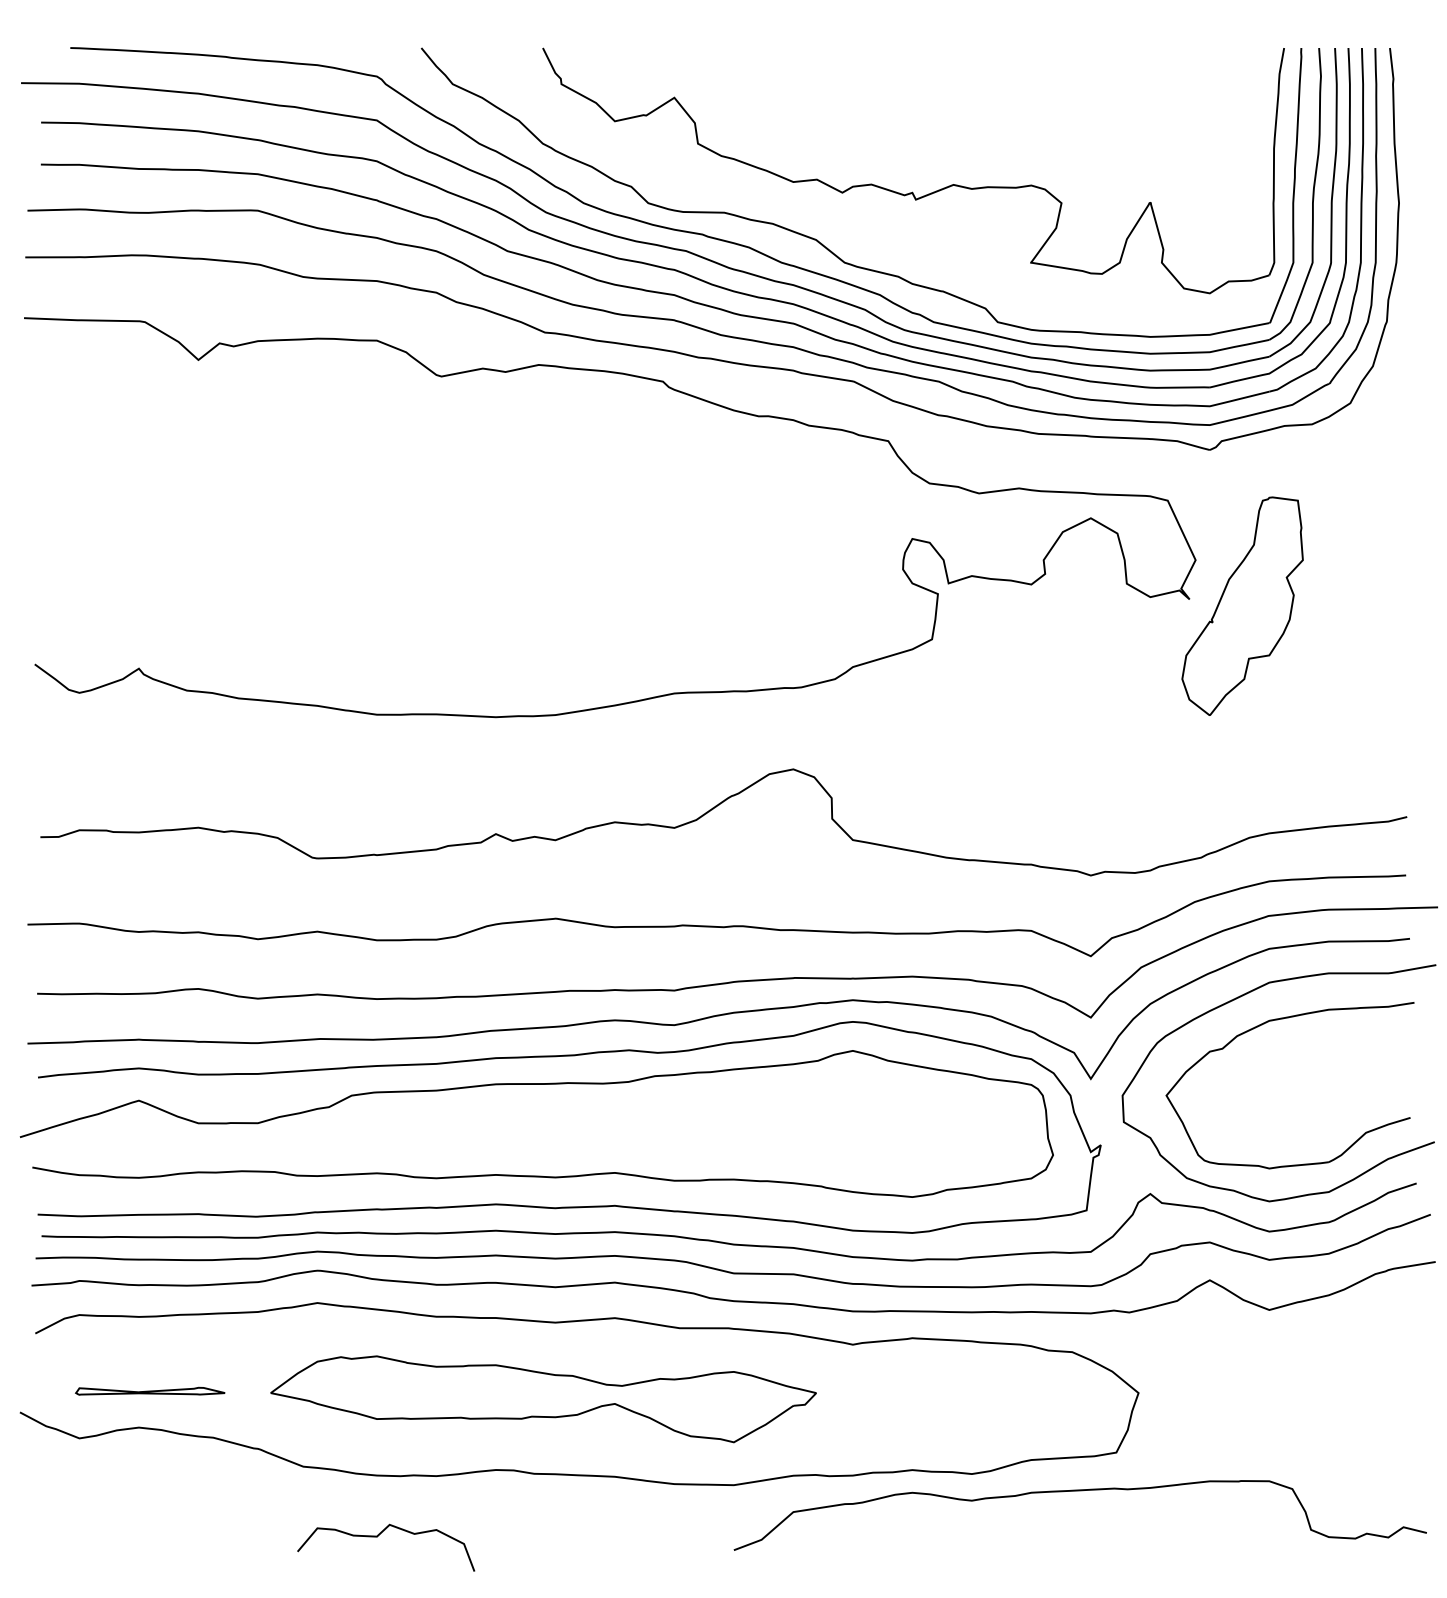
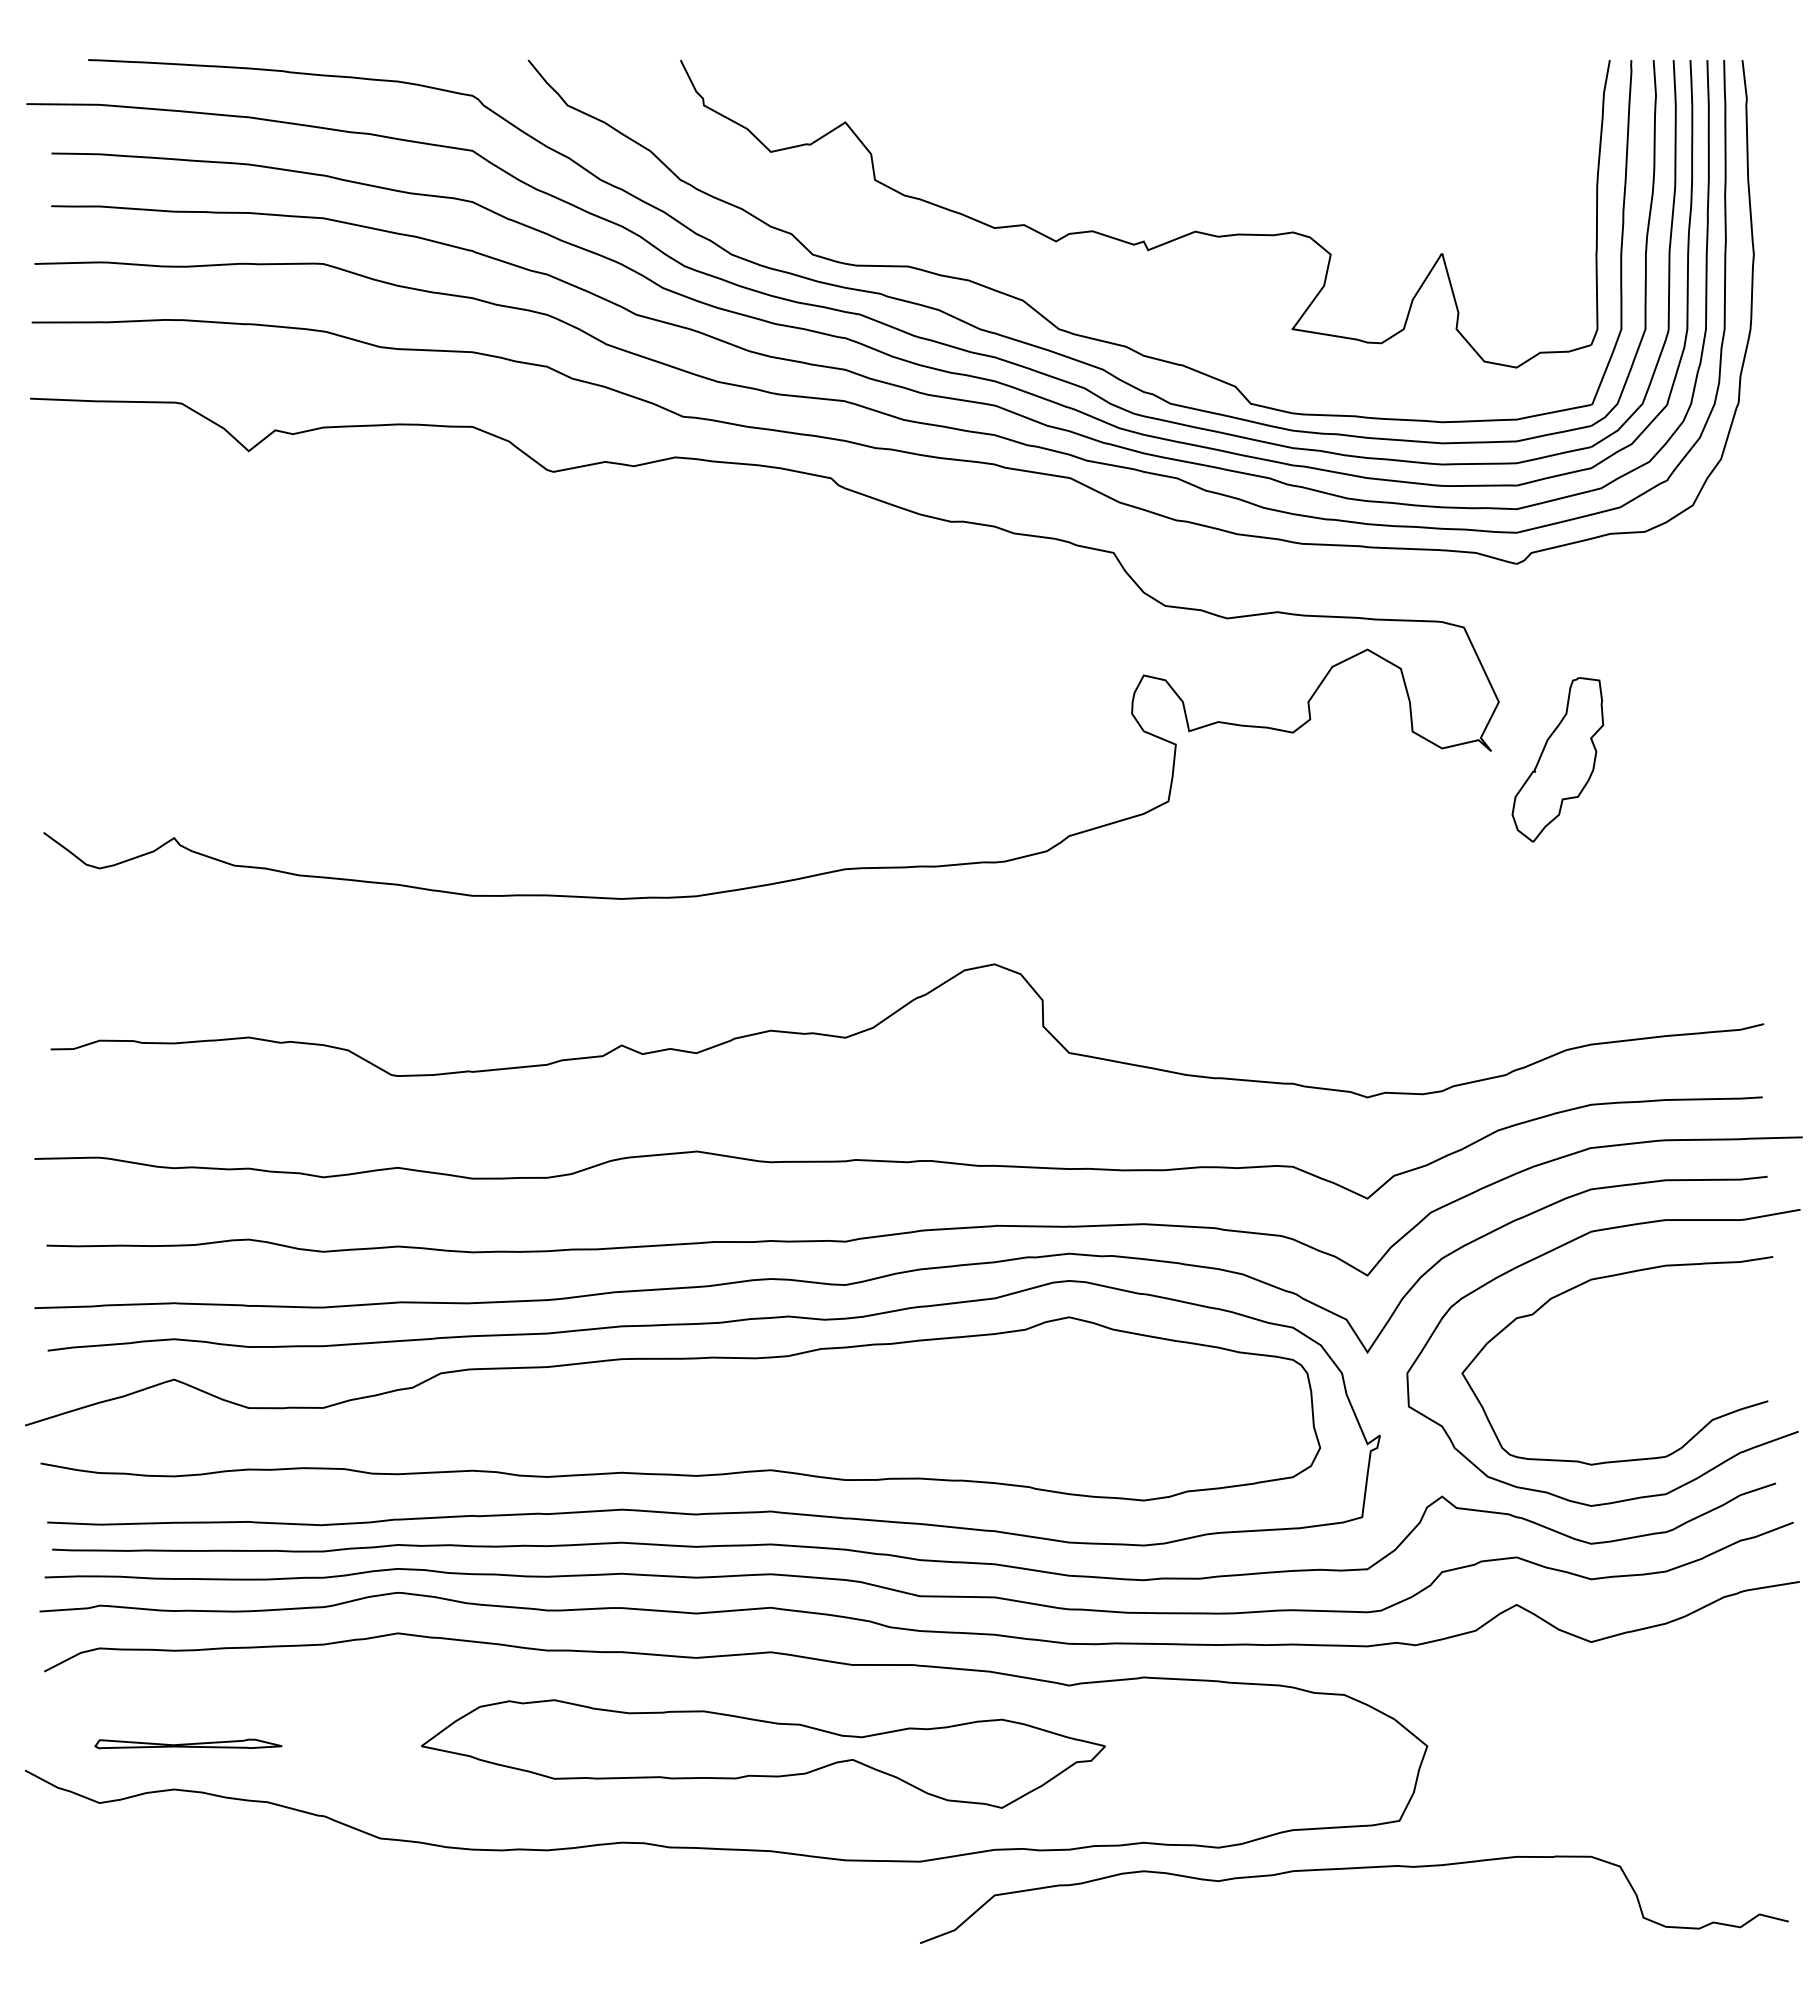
part: (1242, 605) -> (1557, 759), size x0.6
part: (543, 1398) -> (763, 1753), moved
curve: (376, 1537) -> (472, 1927), removed

